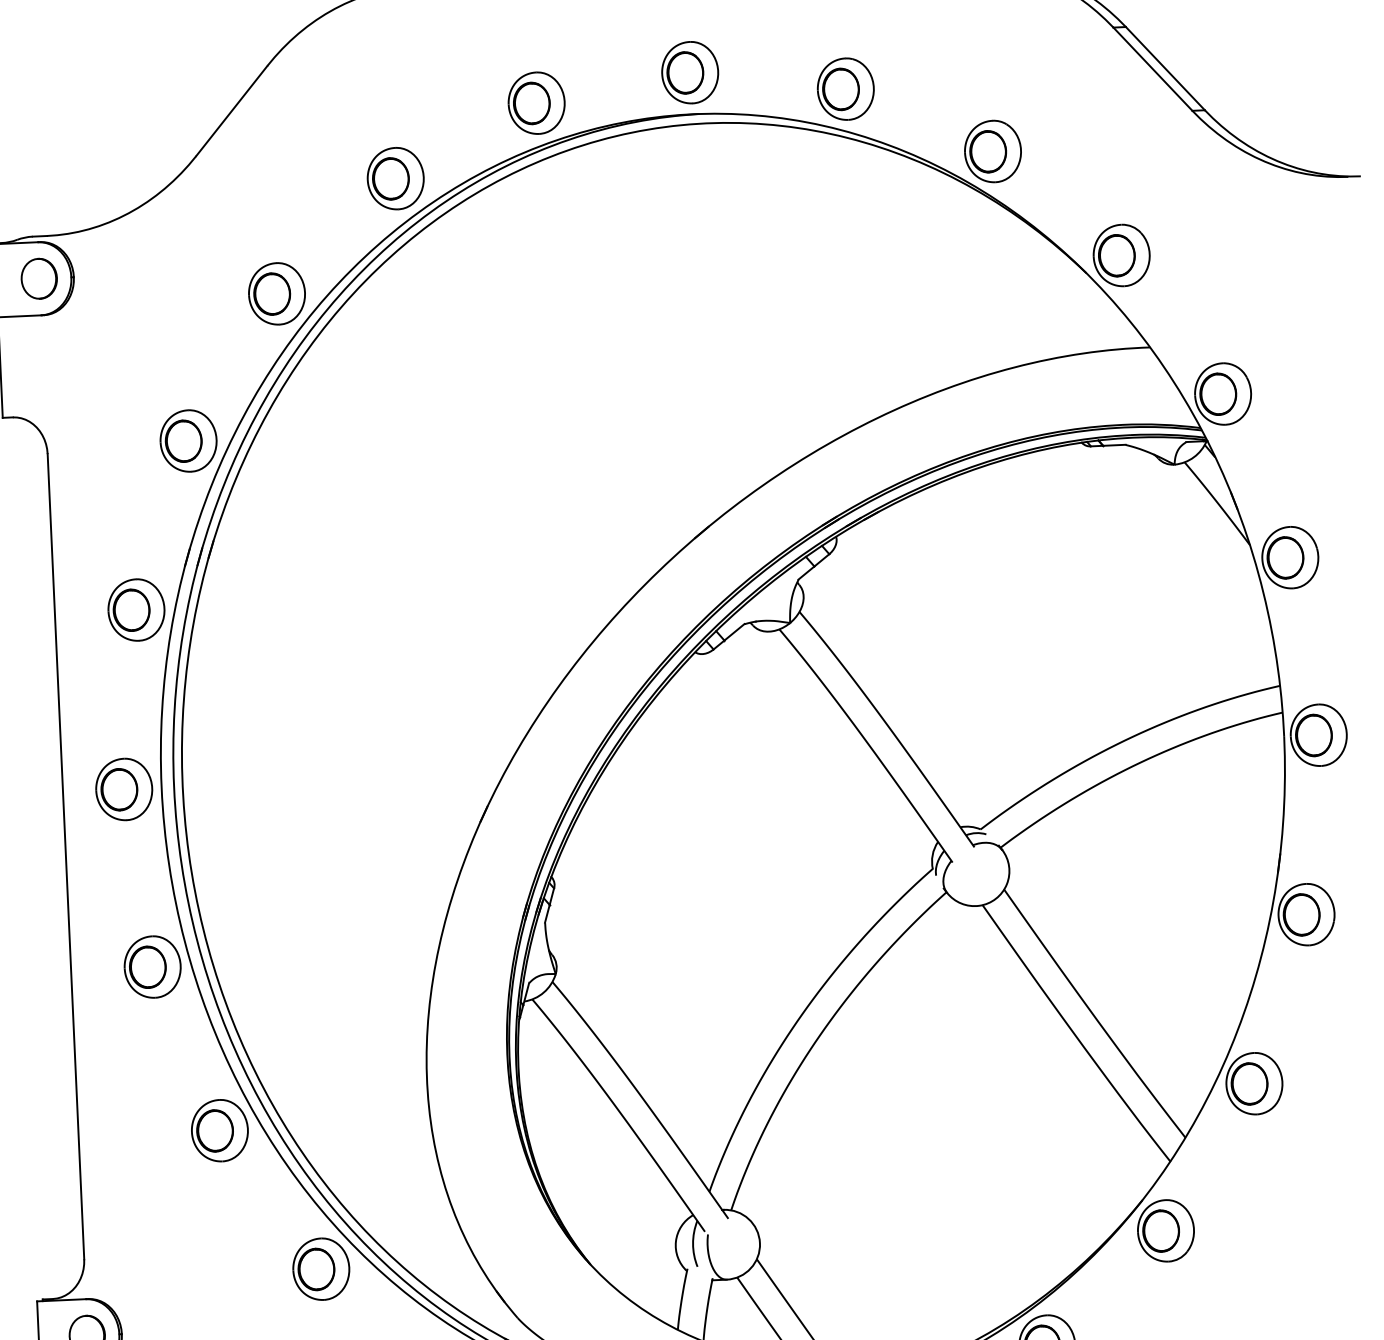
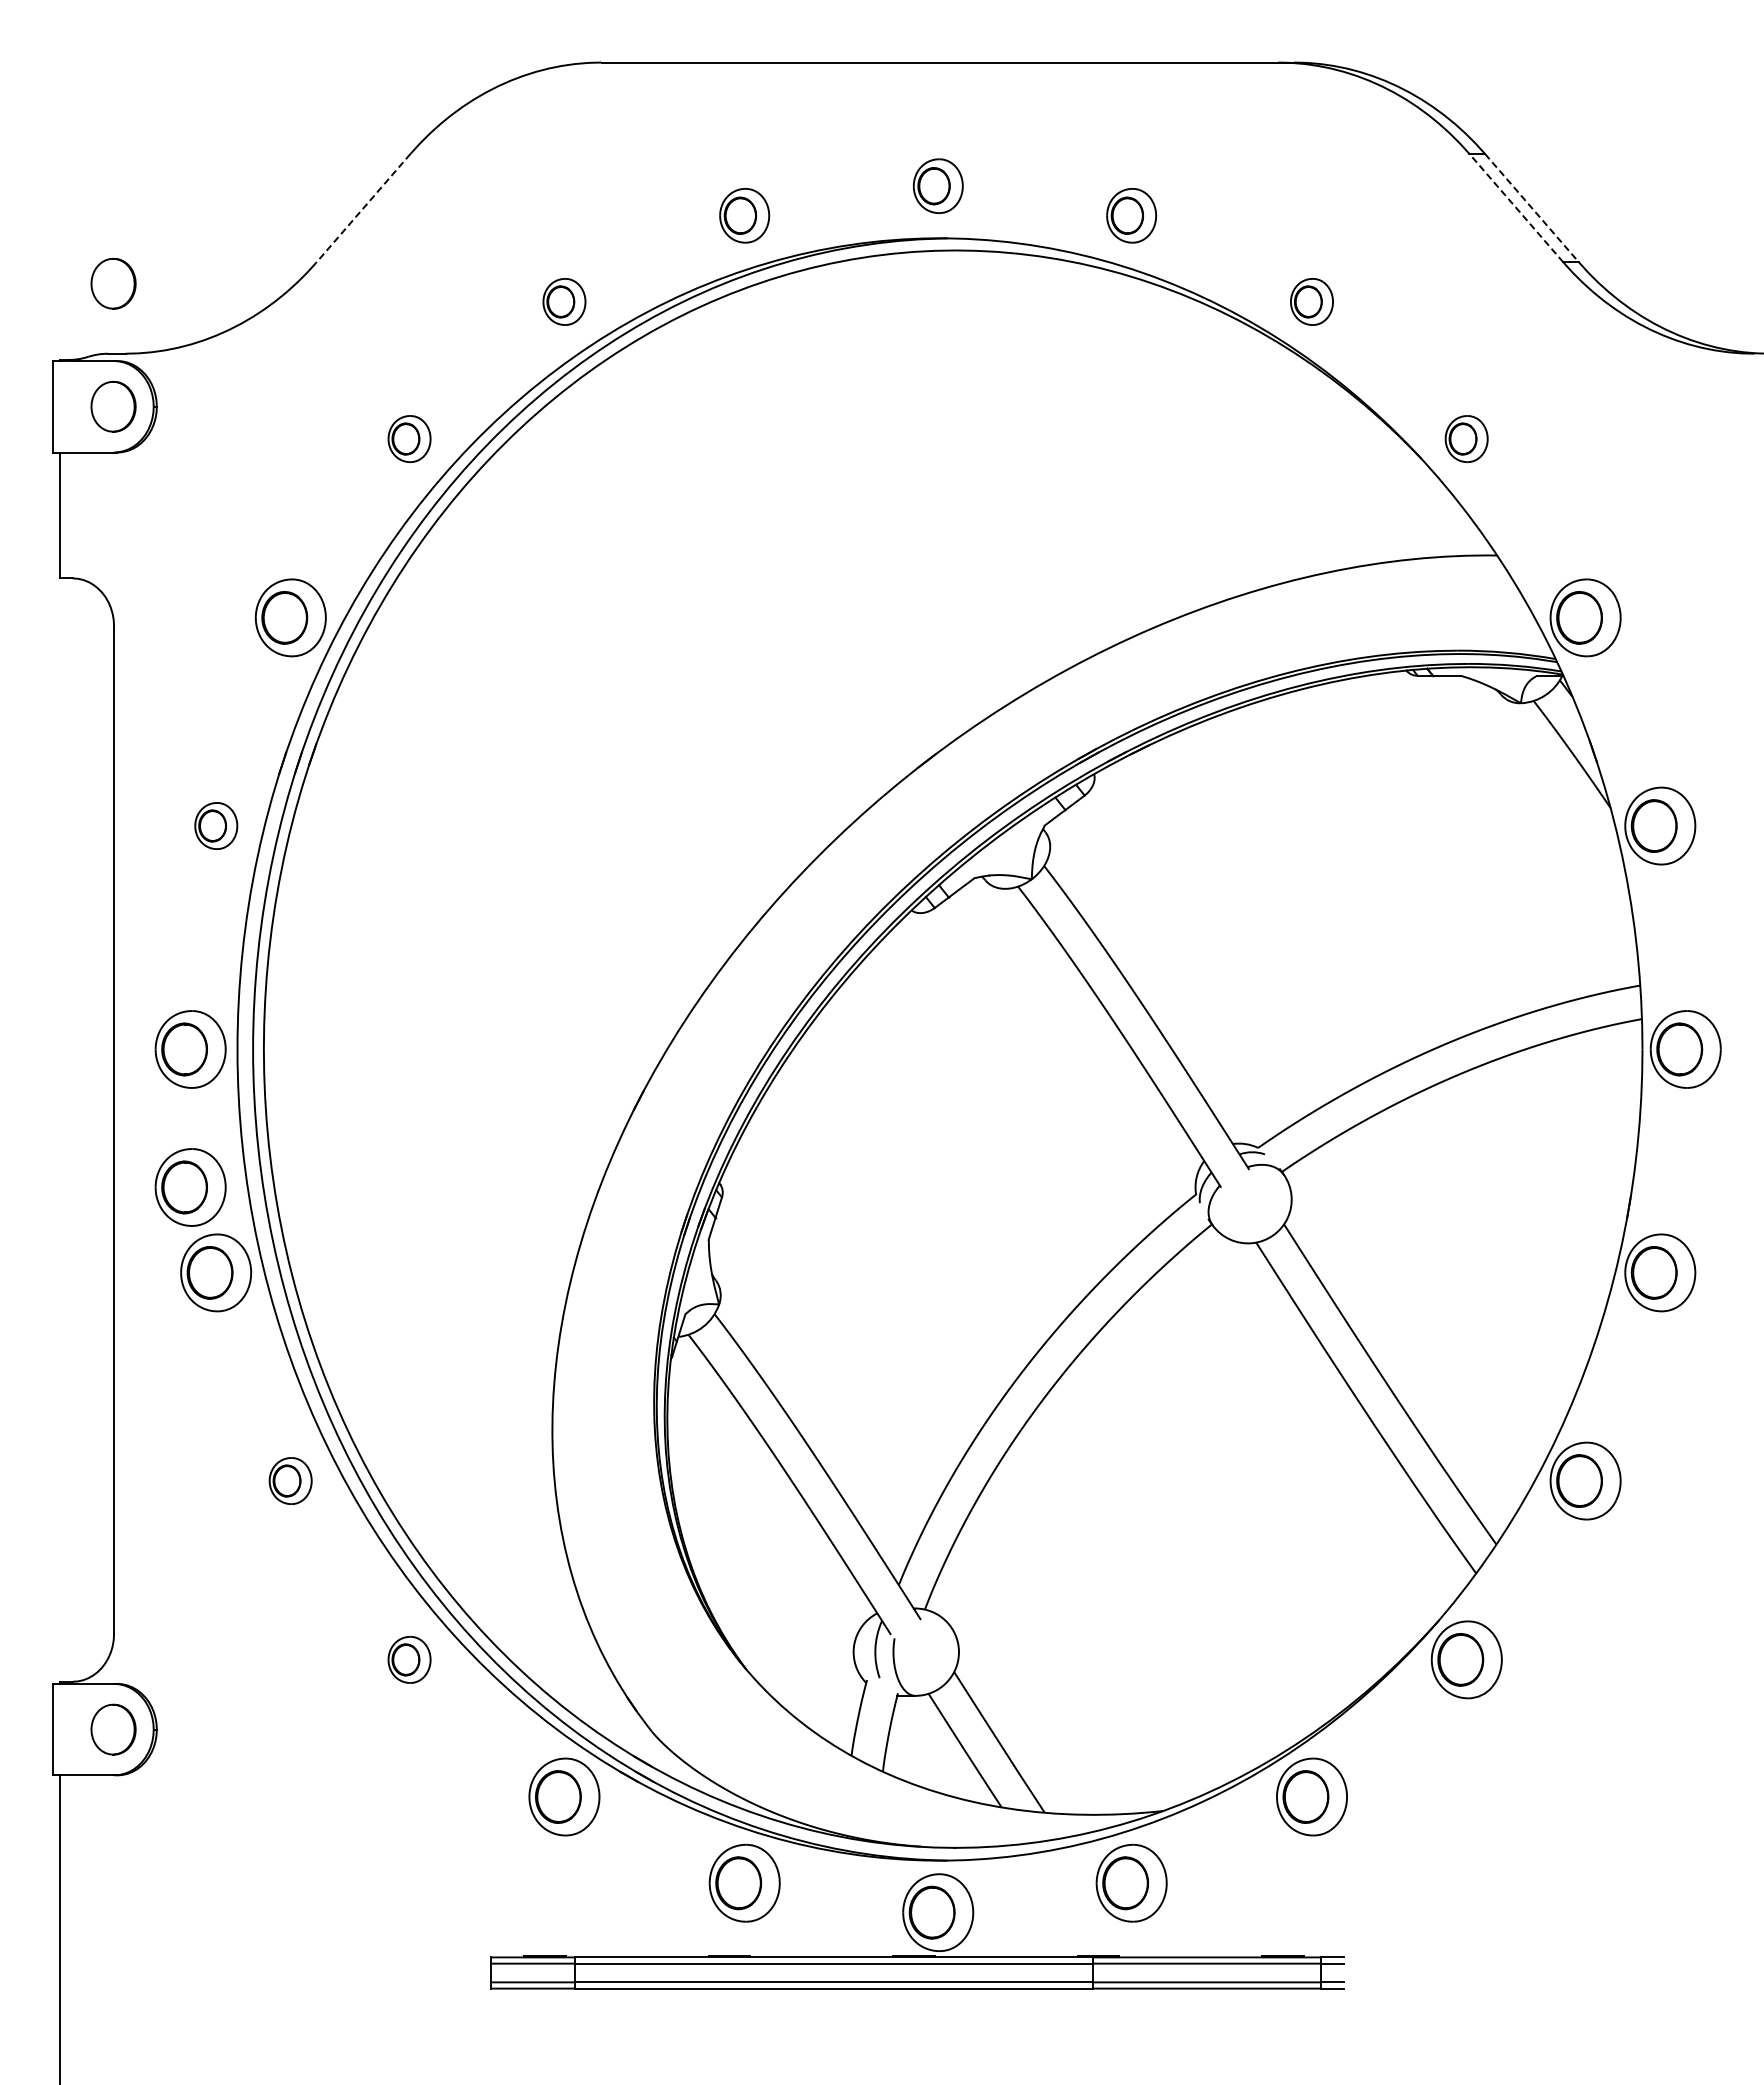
line: (1165, 68) -> (1532, 208), solid -> dashed
line: (1153, 69) -> (1516, 208), solid -> dashed
part: (690, 72) -> (938, 185), size x0.7
part: (845, 89) -> (1131, 215), size x0.7
part: (536, 103) -> (744, 215), size x0.7
line: (231, 111) -> (363, 208), solid -> dashed
part: (992, 151) -> (1311, 301), size x0.6
part: (395, 178) -> (564, 301), size x0.6
part: (34, 180) -> (113, 283), added
part: (1121, 255) -> (1466, 438), size x0.6
part: (276, 293) -> (409, 438), size x0.6
part: (136, 609) -> (216, 825), size x0.6
part: (129, 899) -> (190, 1187), added
part: (219, 1130) -> (290, 1480), size x0.6
part: (321, 1268) -> (409, 1659), size x0.6

